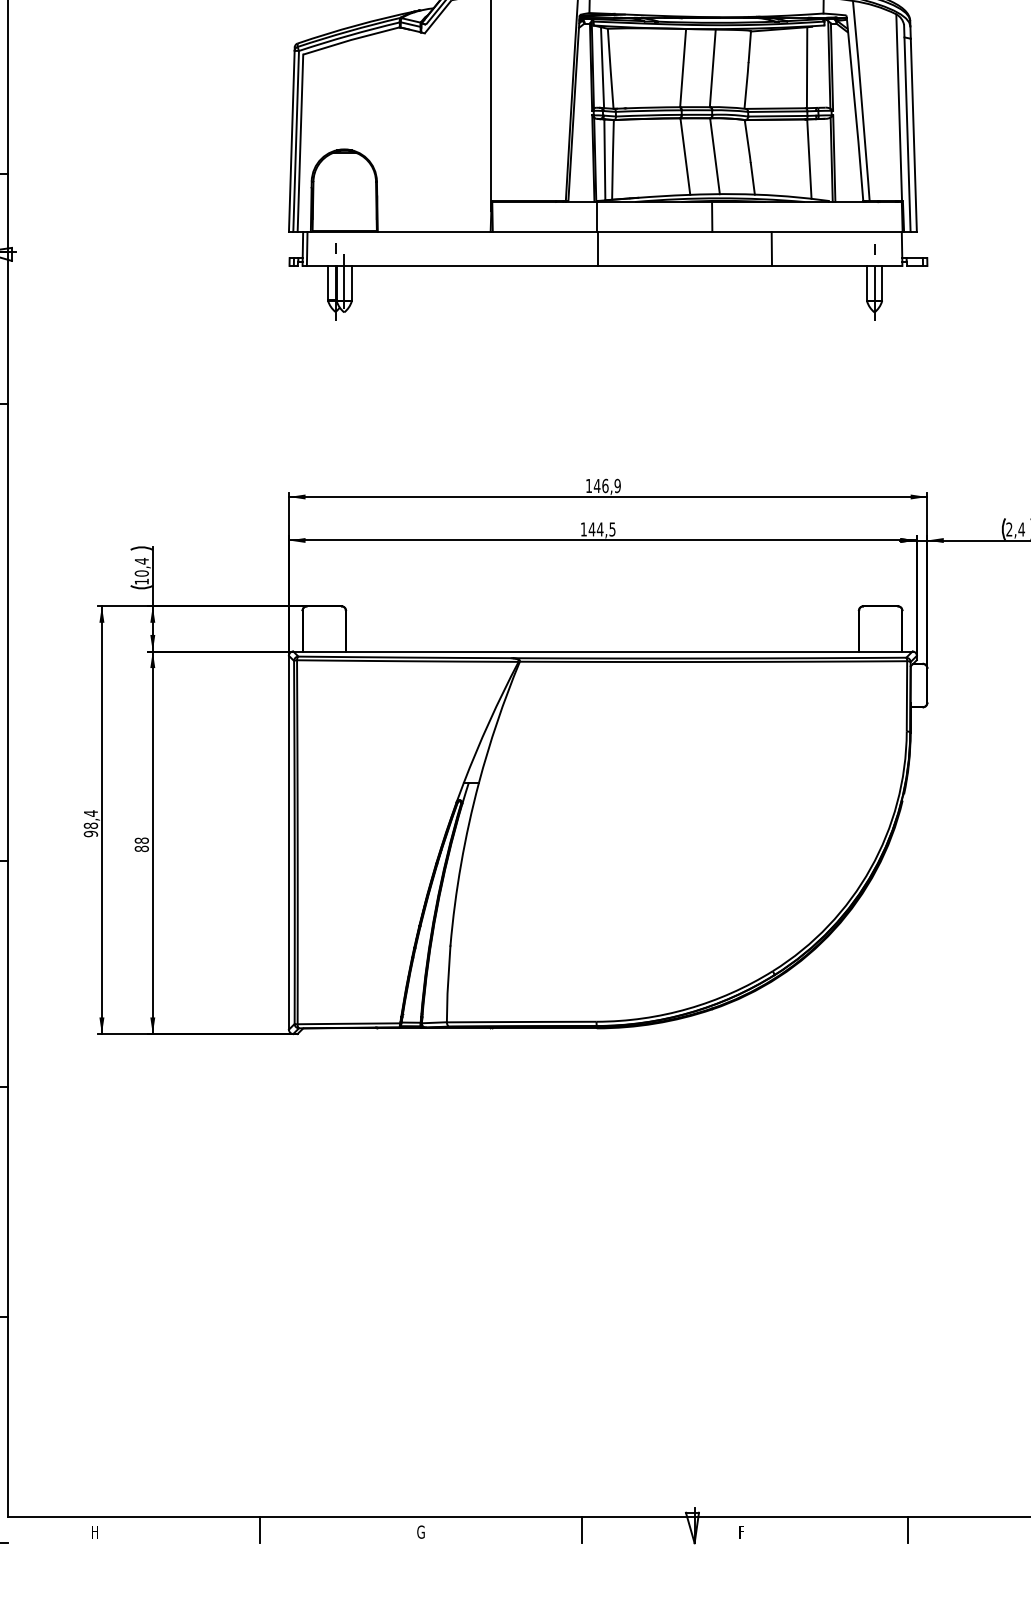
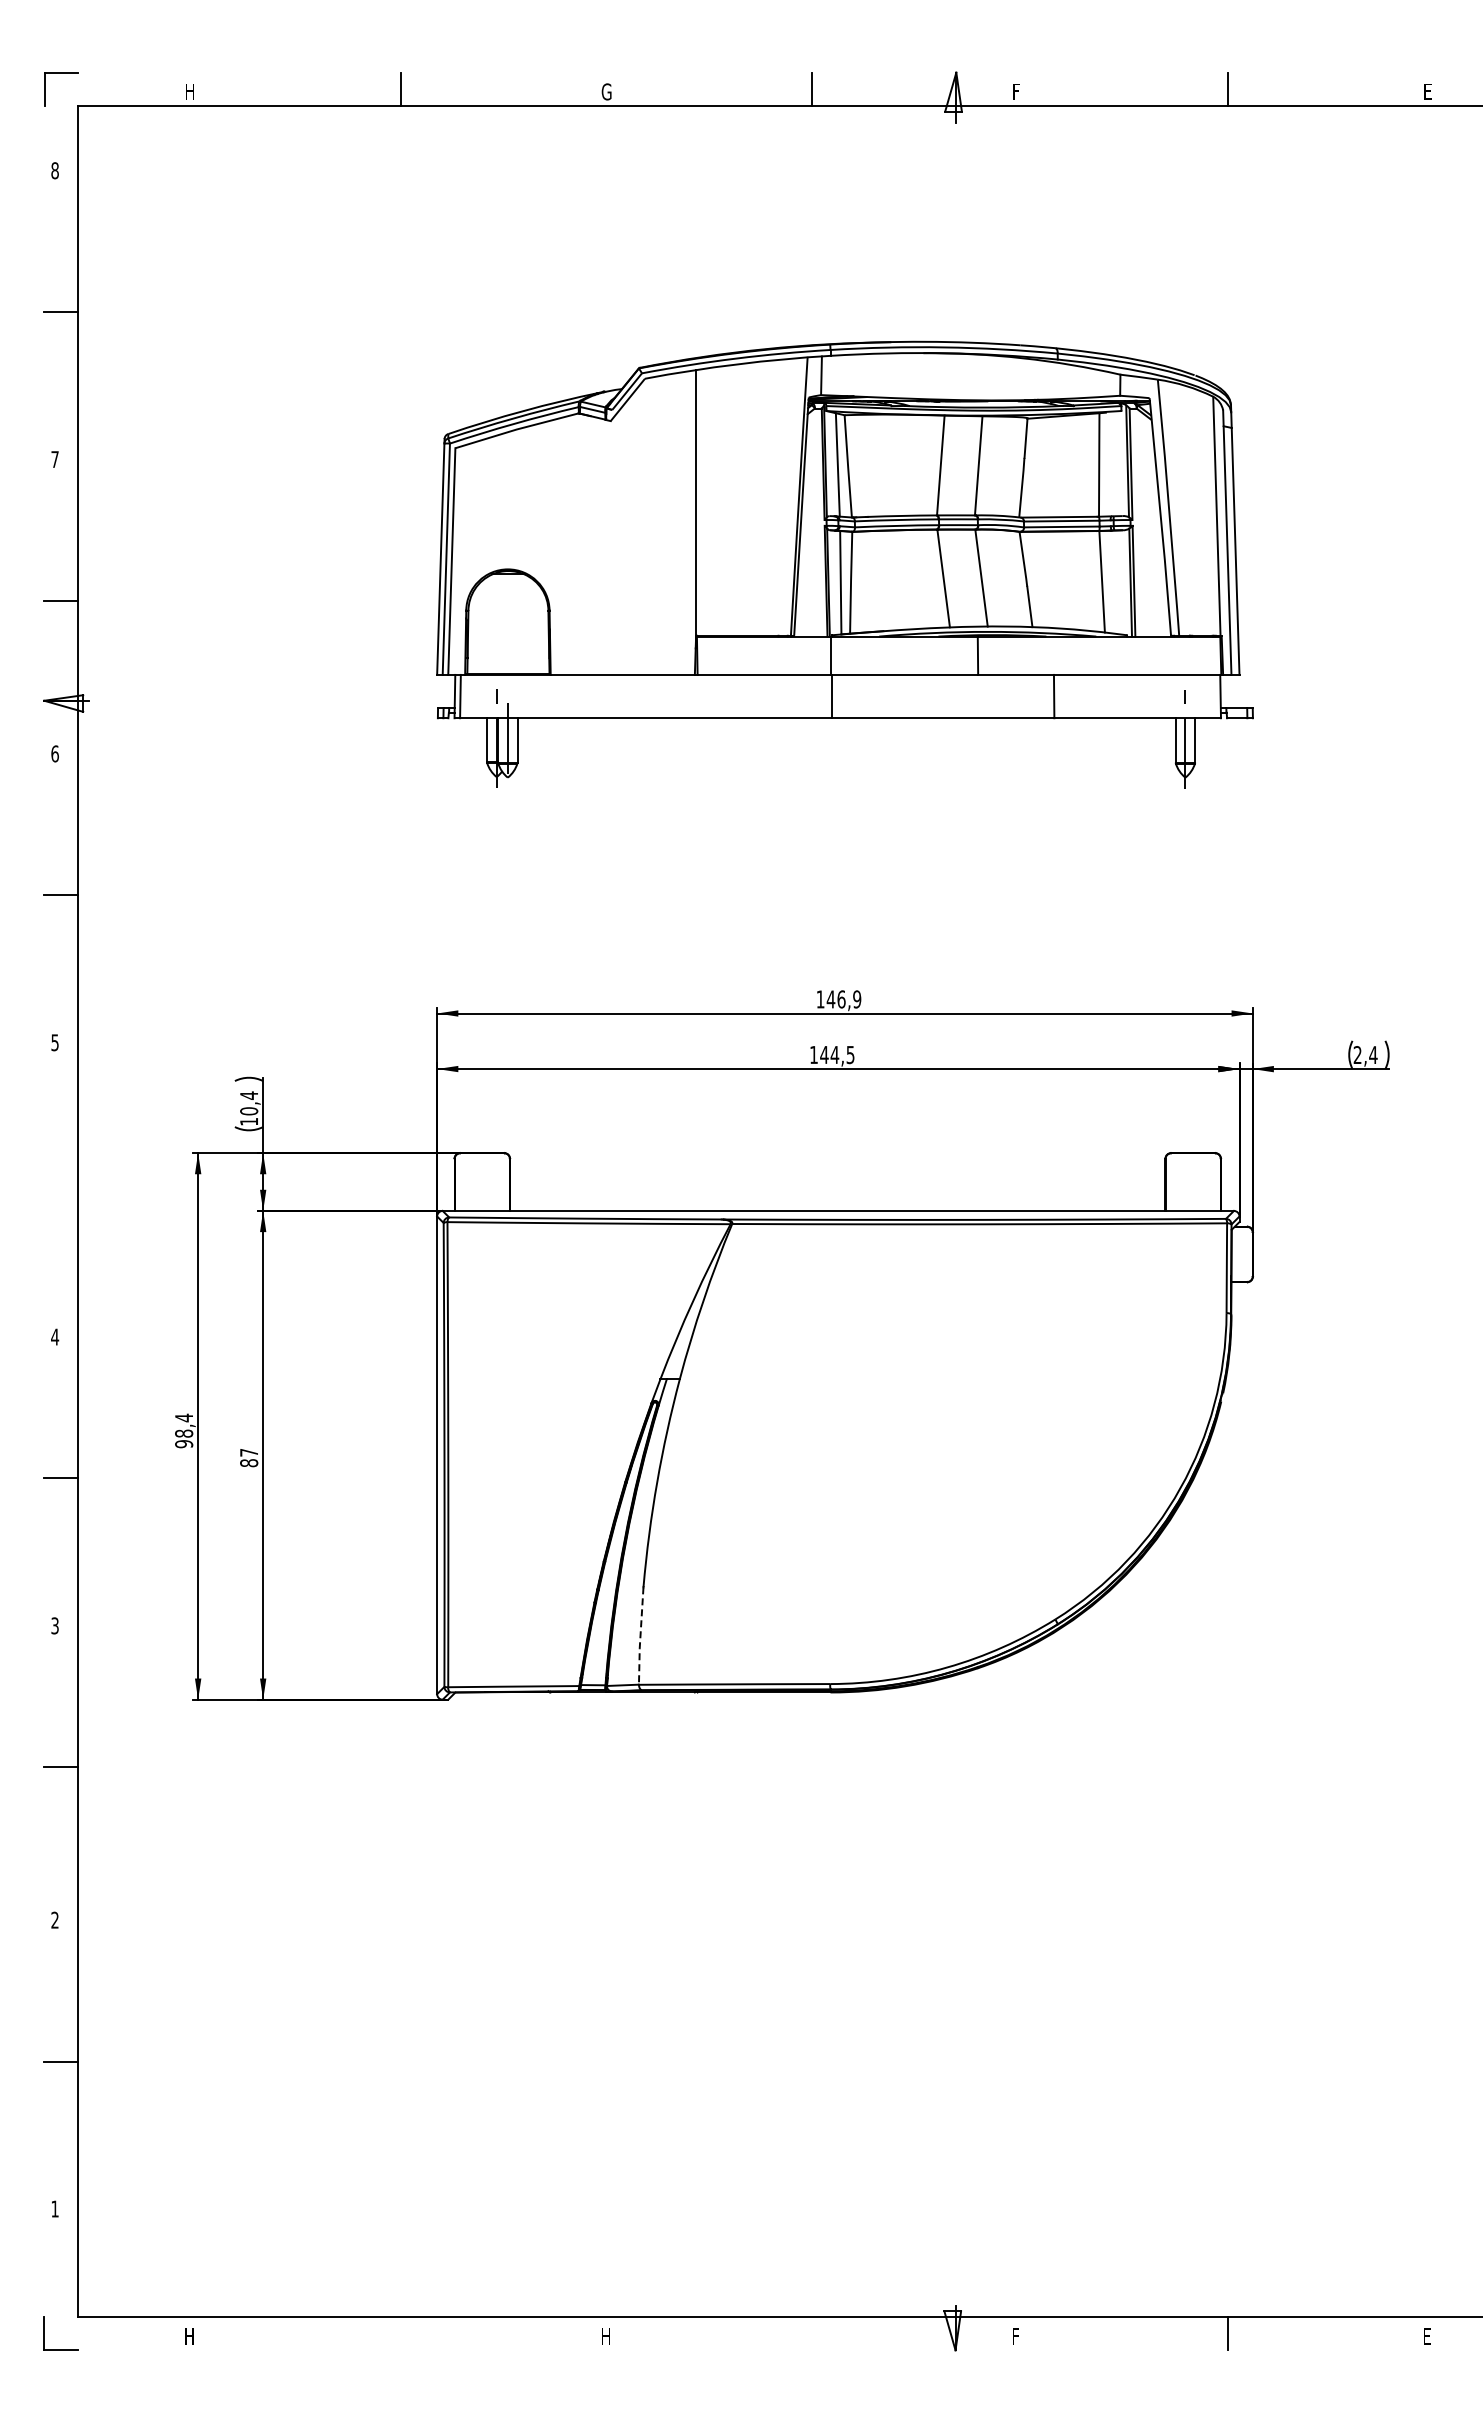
text: (142, 840) -> (249, 1452), 88 -> 87
line: (448, 985) -> (640, 1637), solid -> dashed
line: (260, 1530) -> (400, 2333), removed
line: (581, 1530) -> (811, 2333), removed
text: (420, 1531) -> (605, 2335), G -> H

